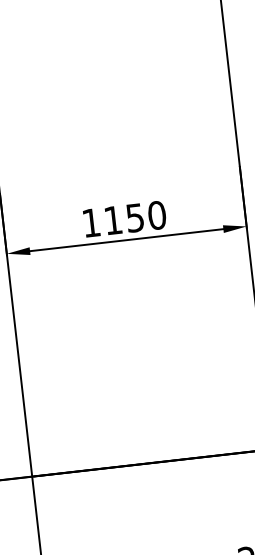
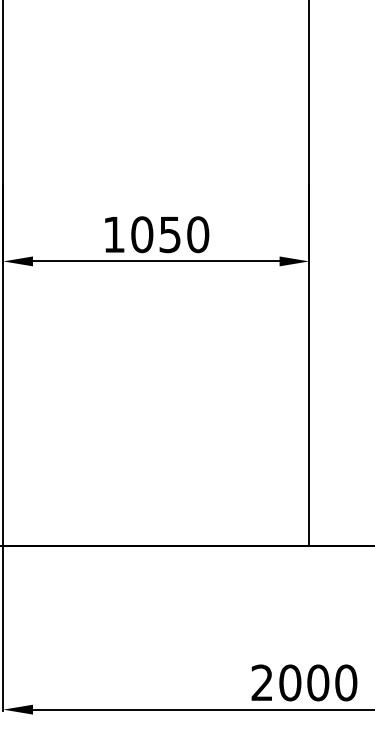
text: (113, 220) -> (142, 234), 1150 -> 1050

